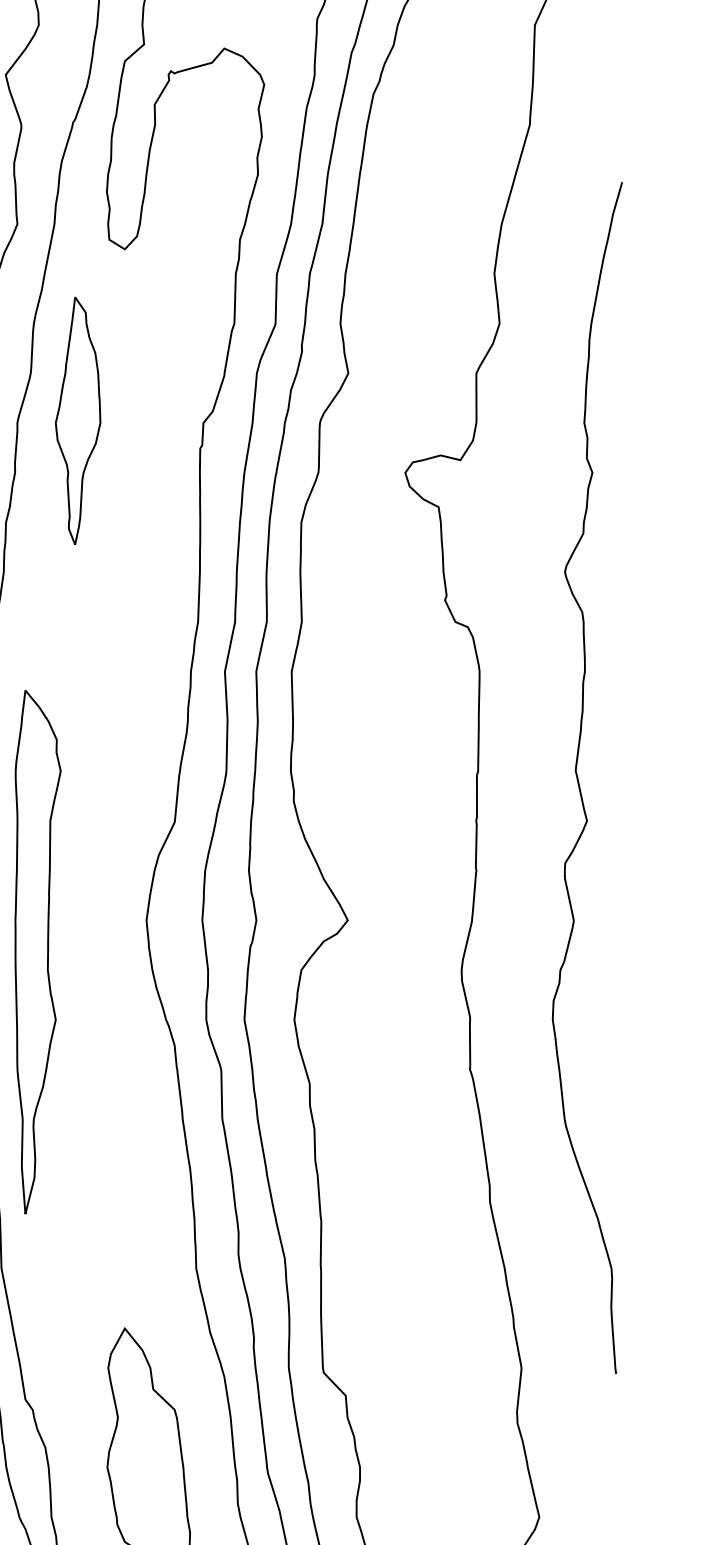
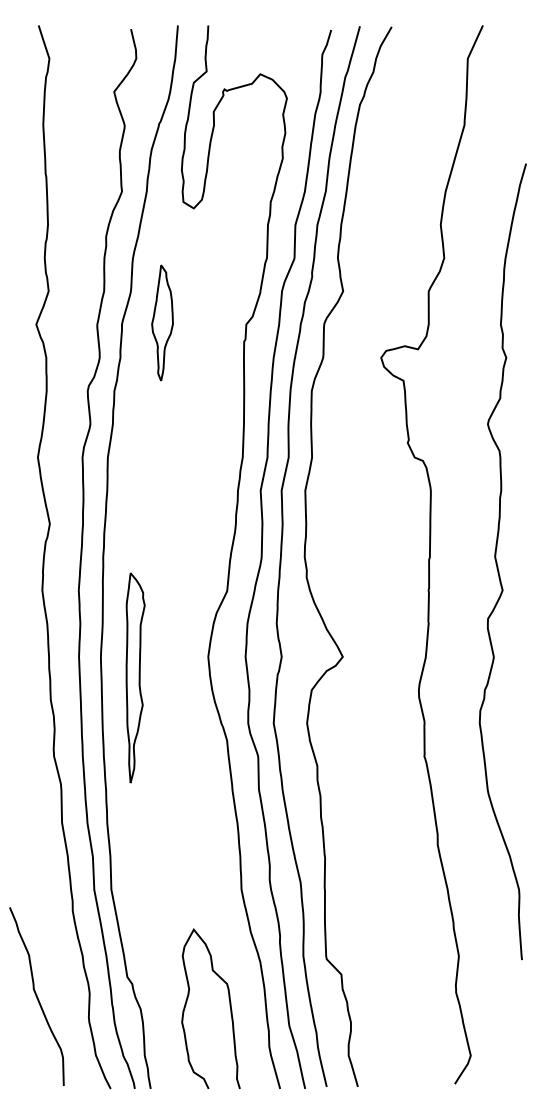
part: (78, 419) -> (162, 322), size x0.7
part: (37, 951) -> (135, 677), size x0.6

